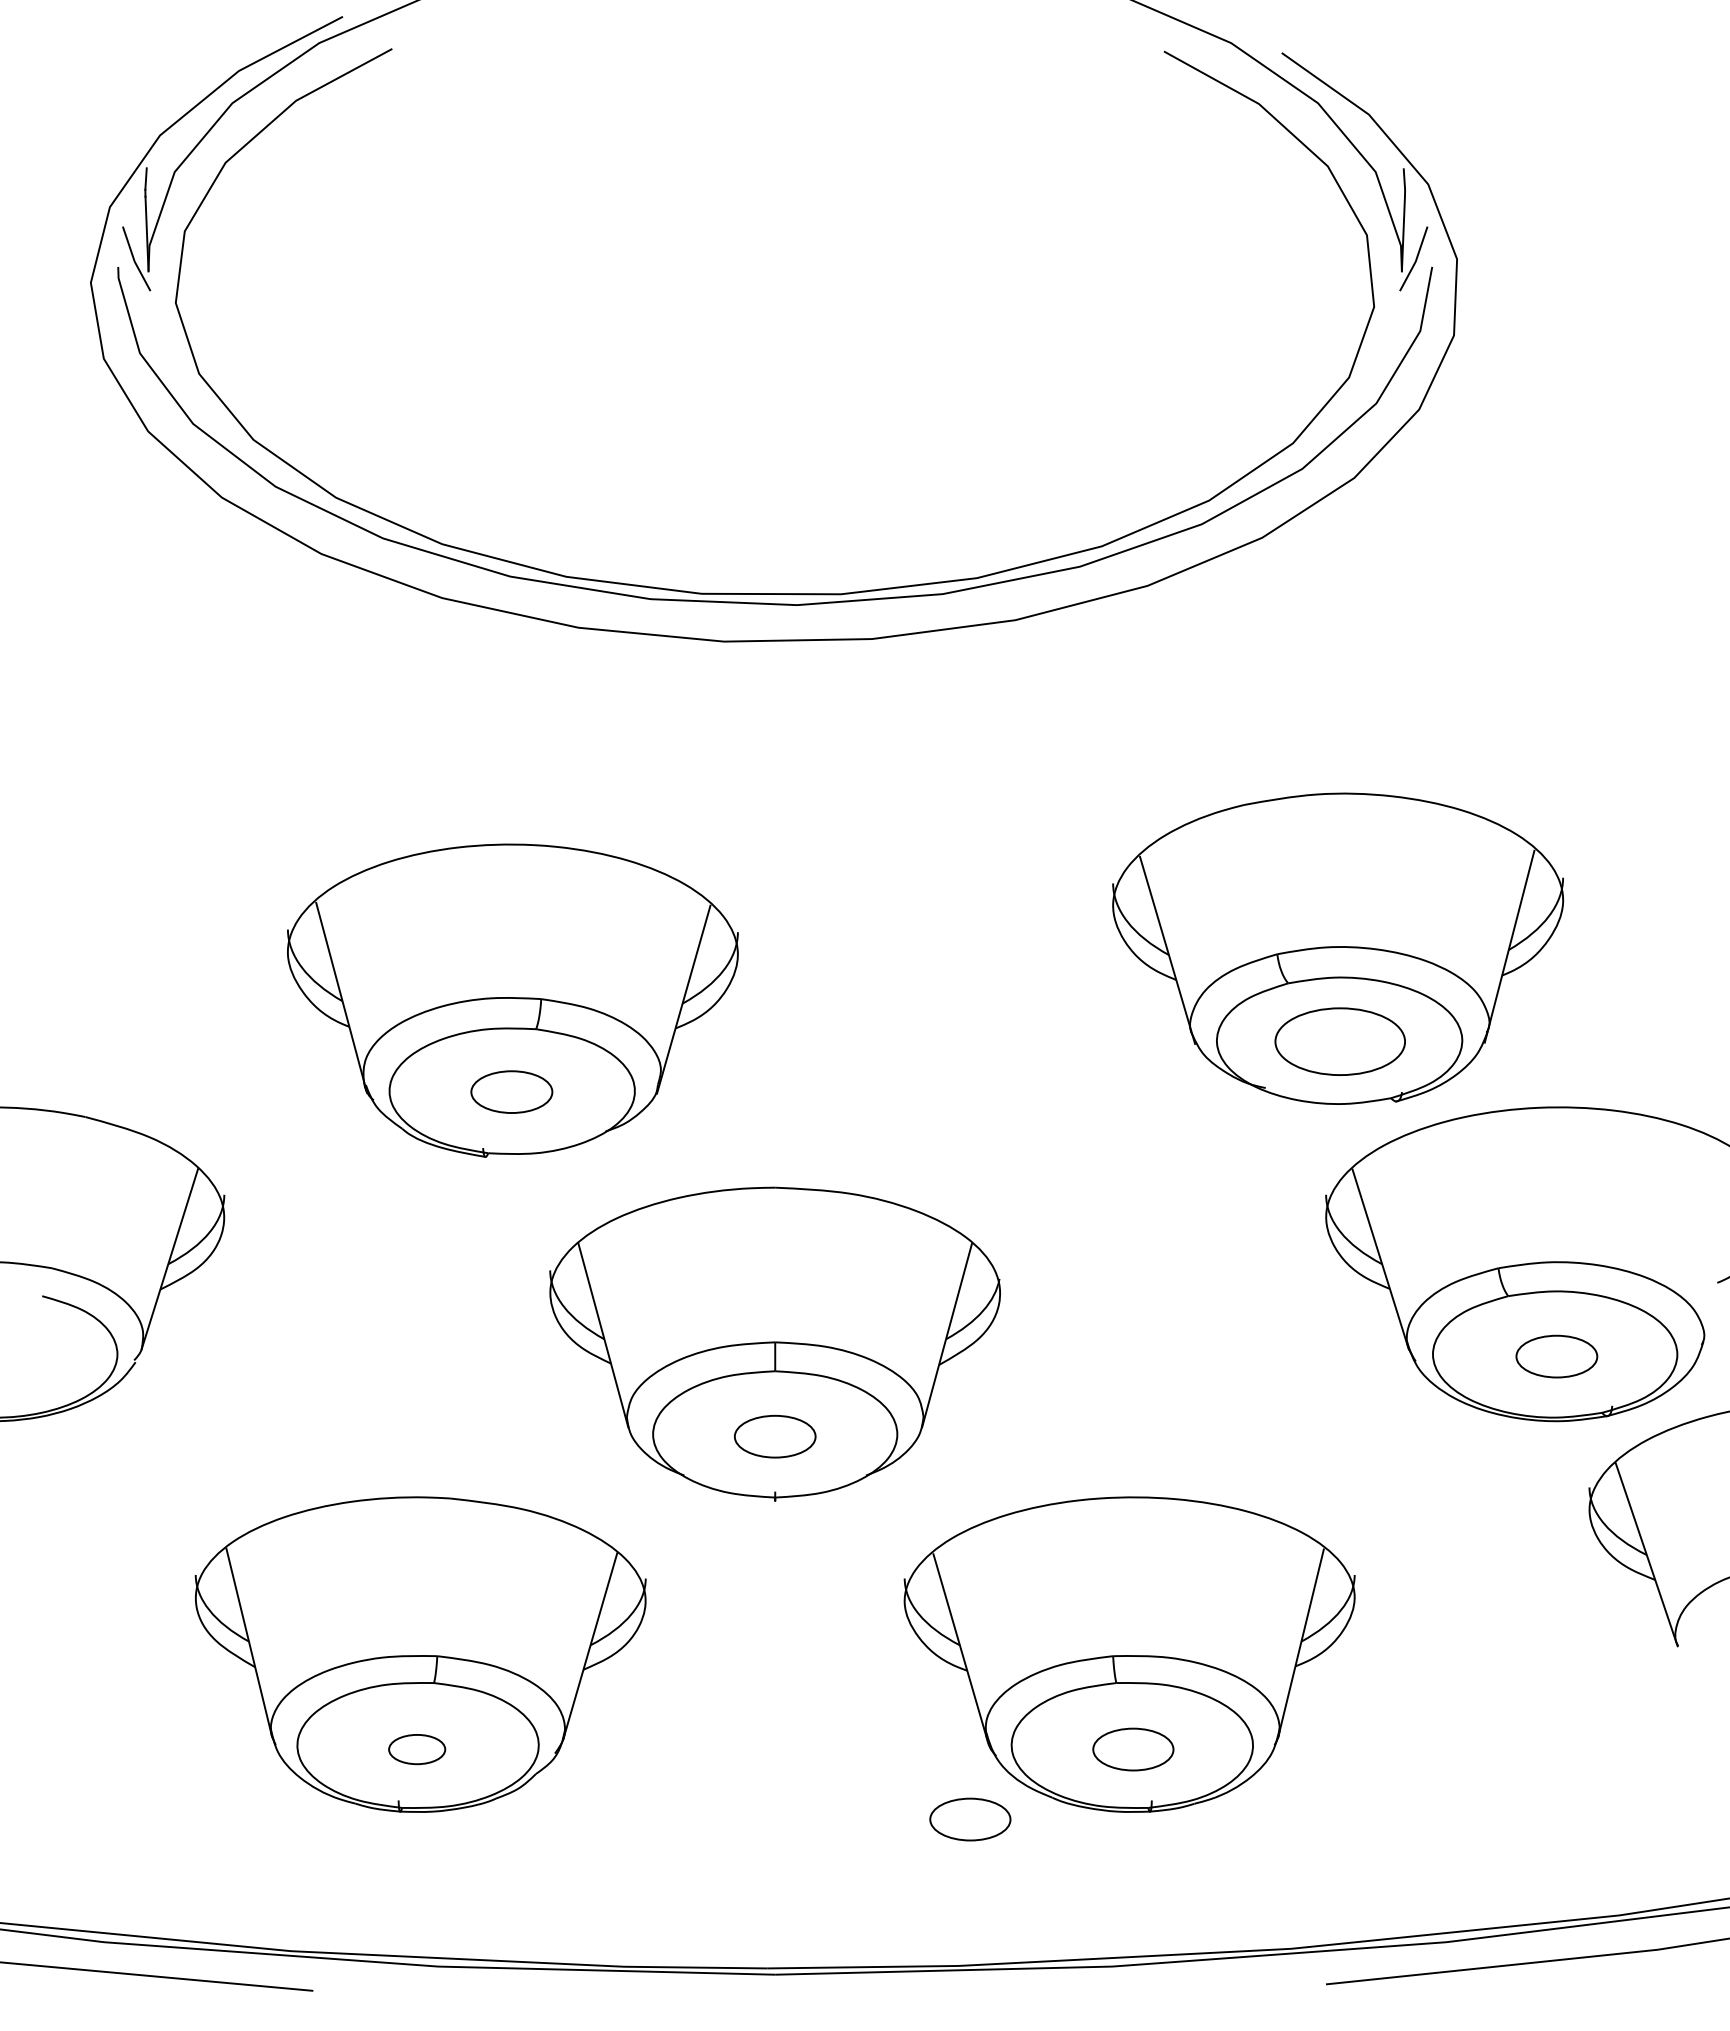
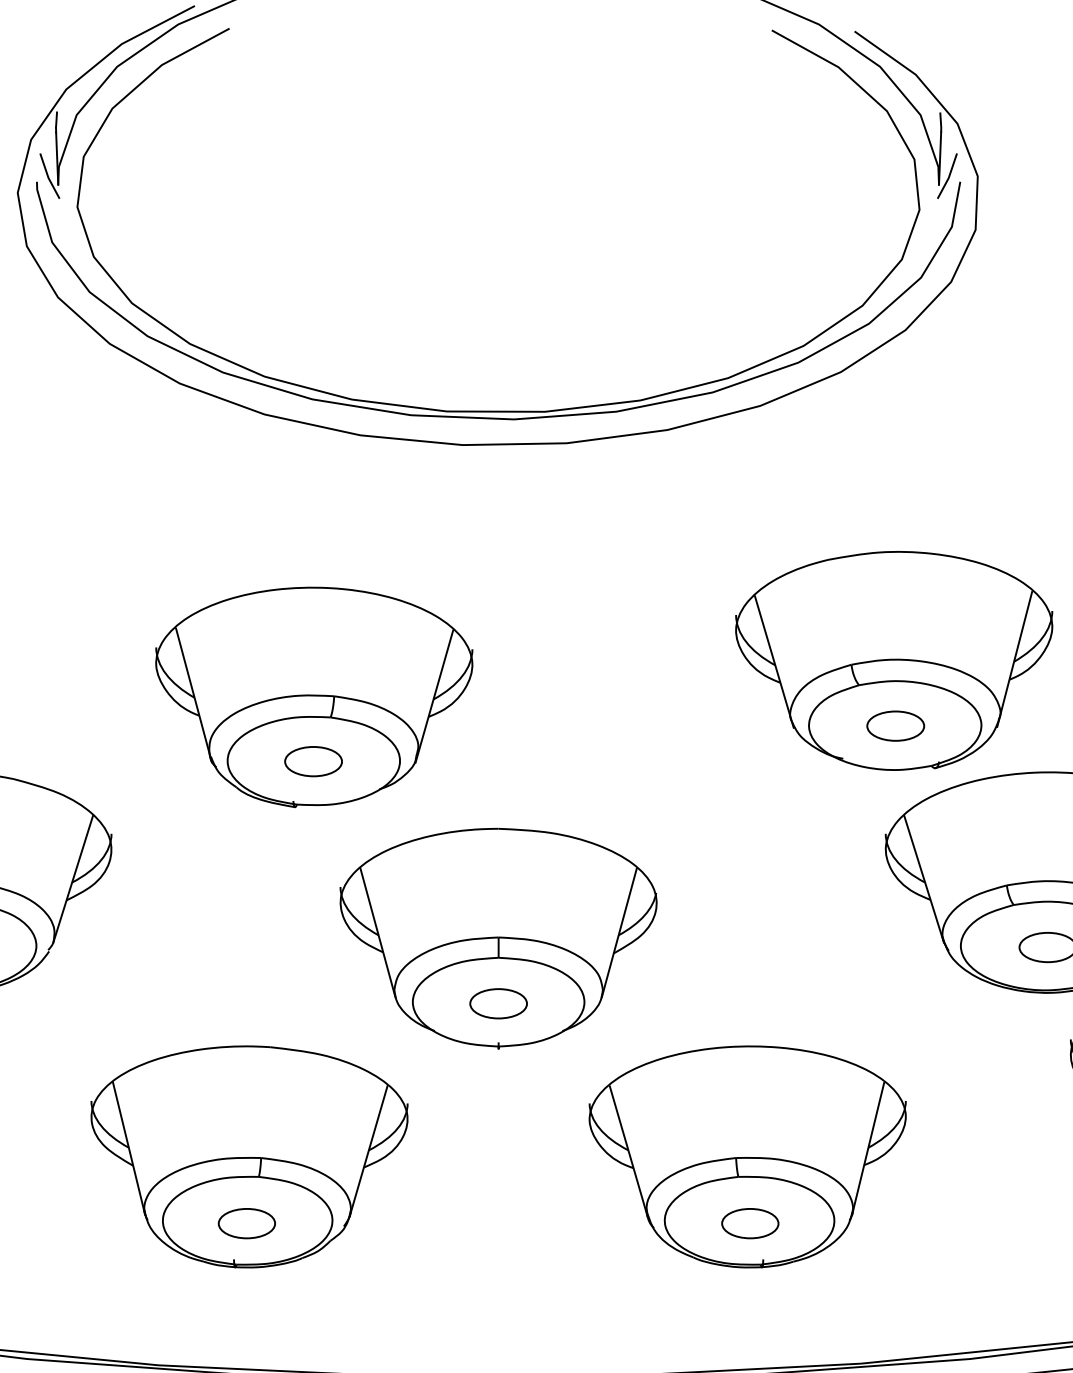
part: (1340, 1041) -> (895, 726), size x0.62
part: (417, 1749) -> (247, 1223), size x1.43
part: (970, 1819) -> (635, 1272), removed

